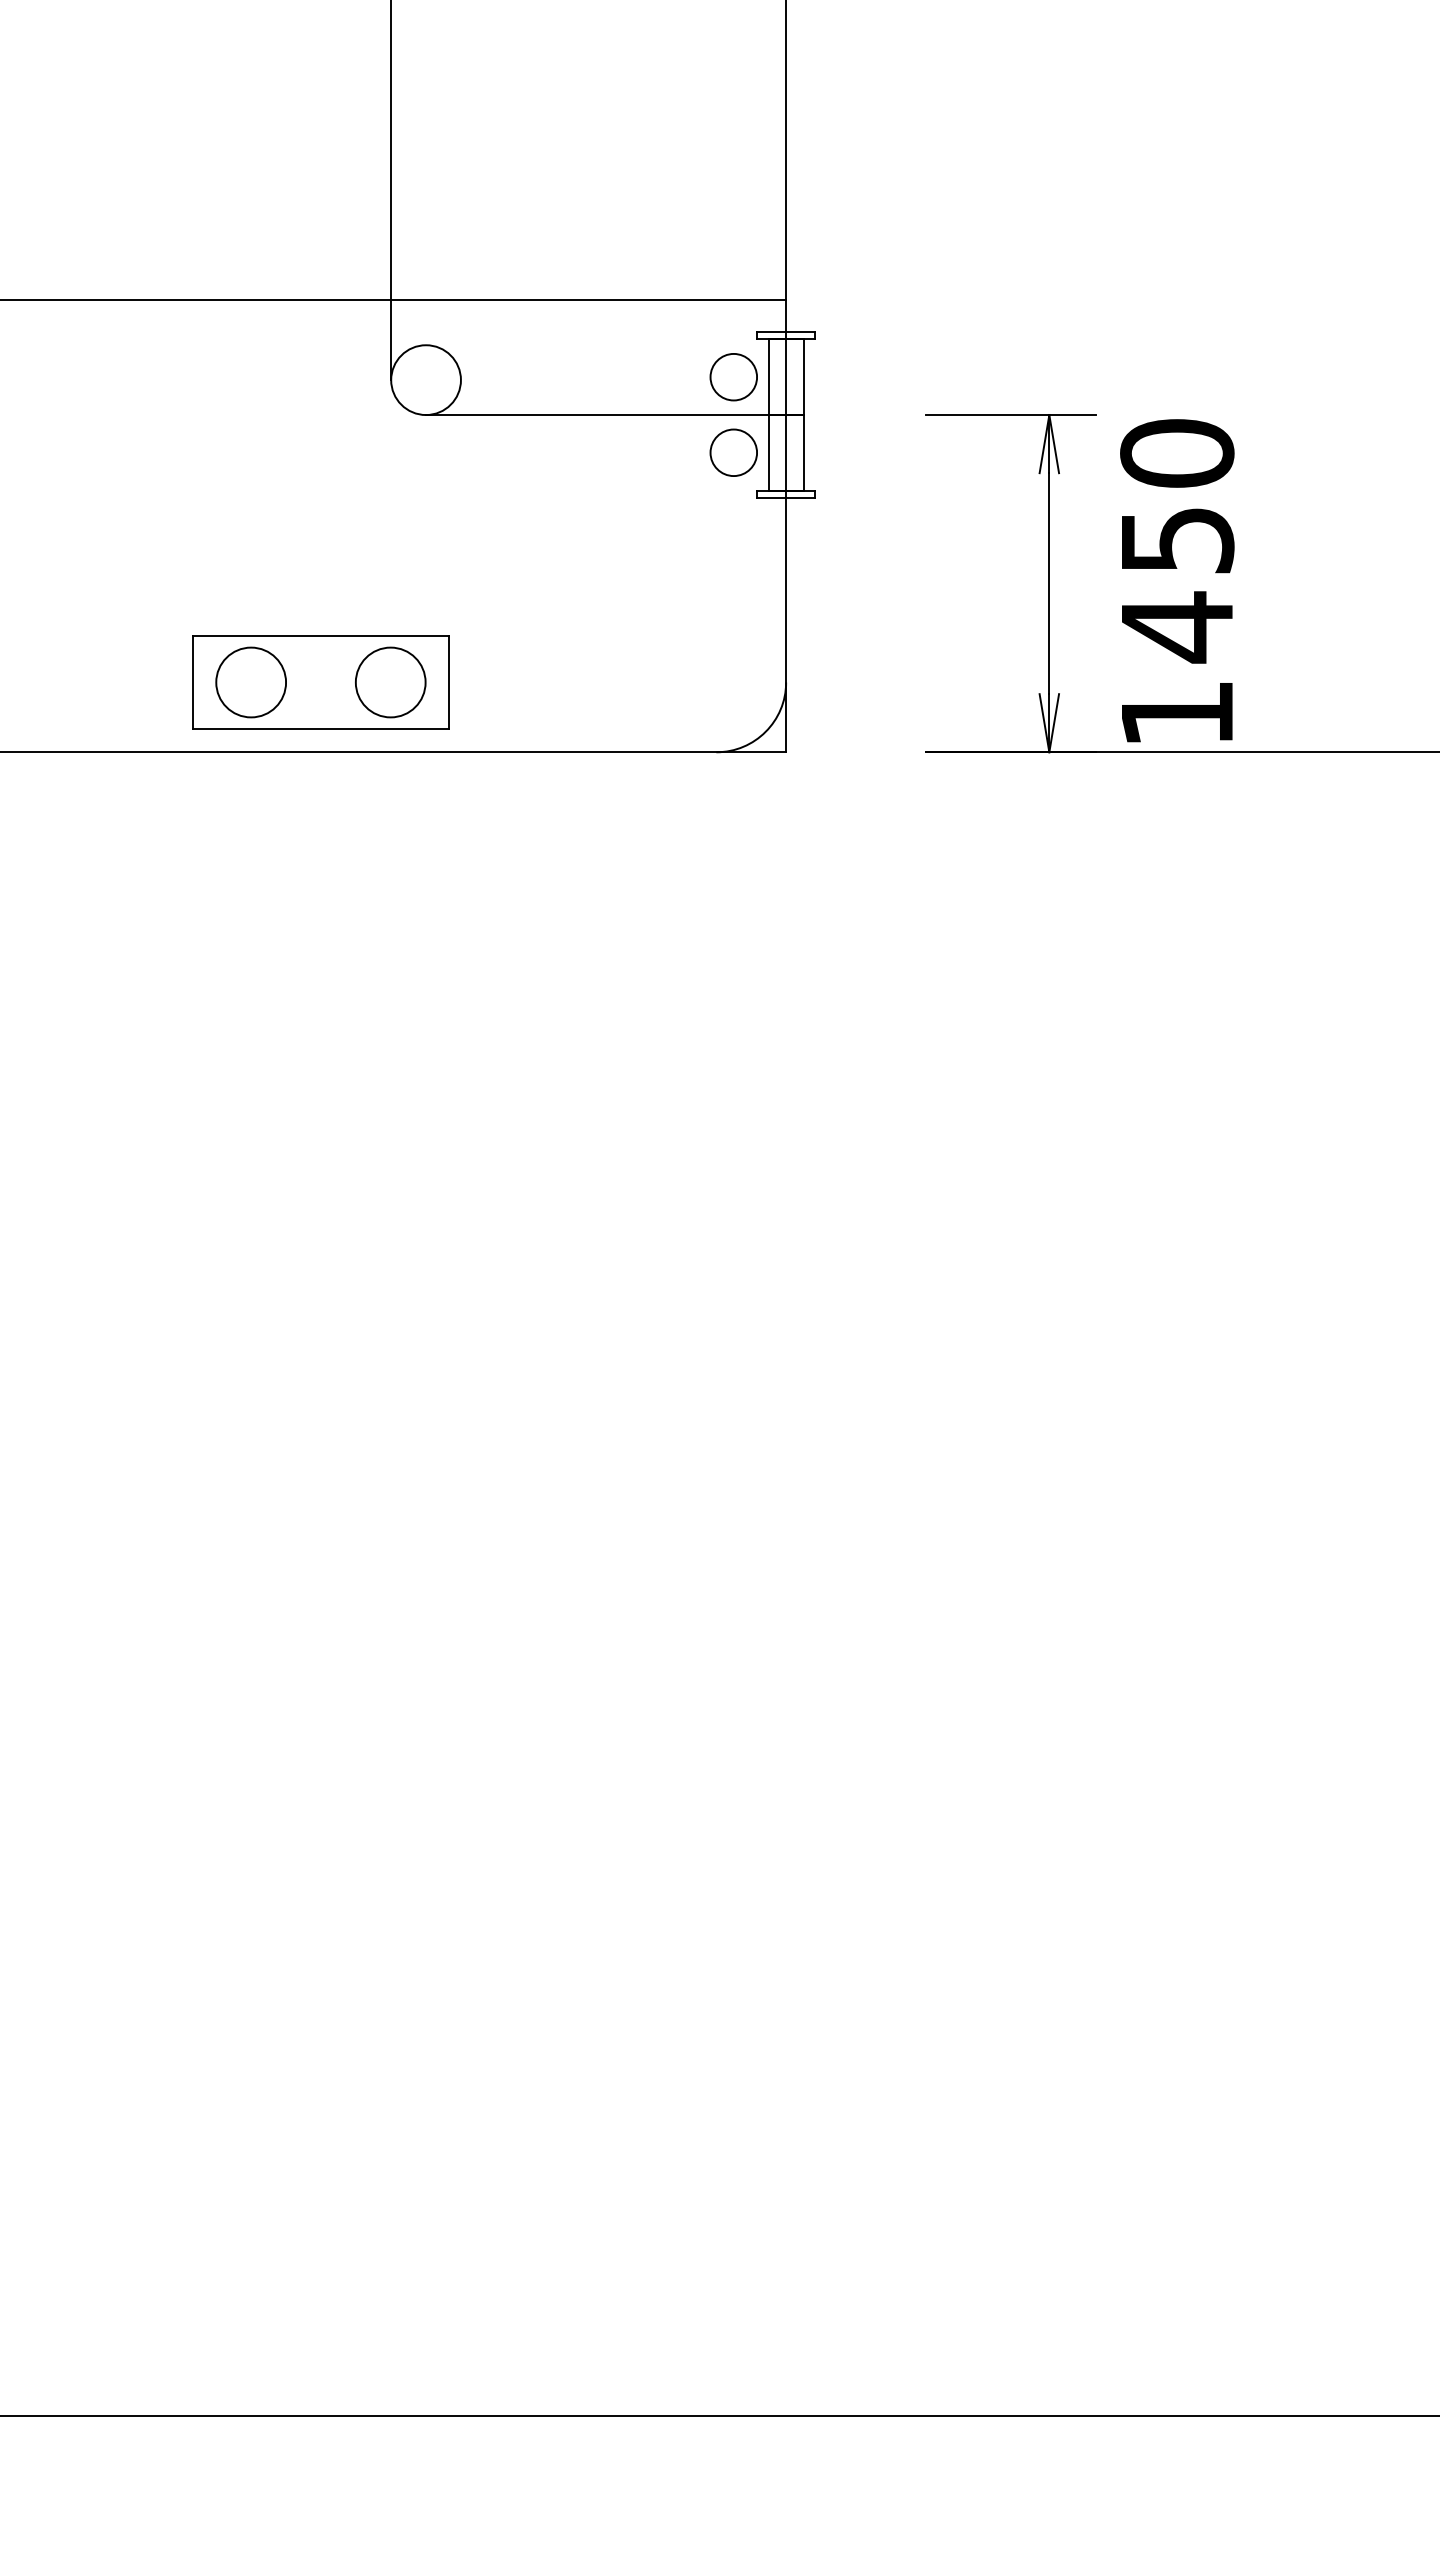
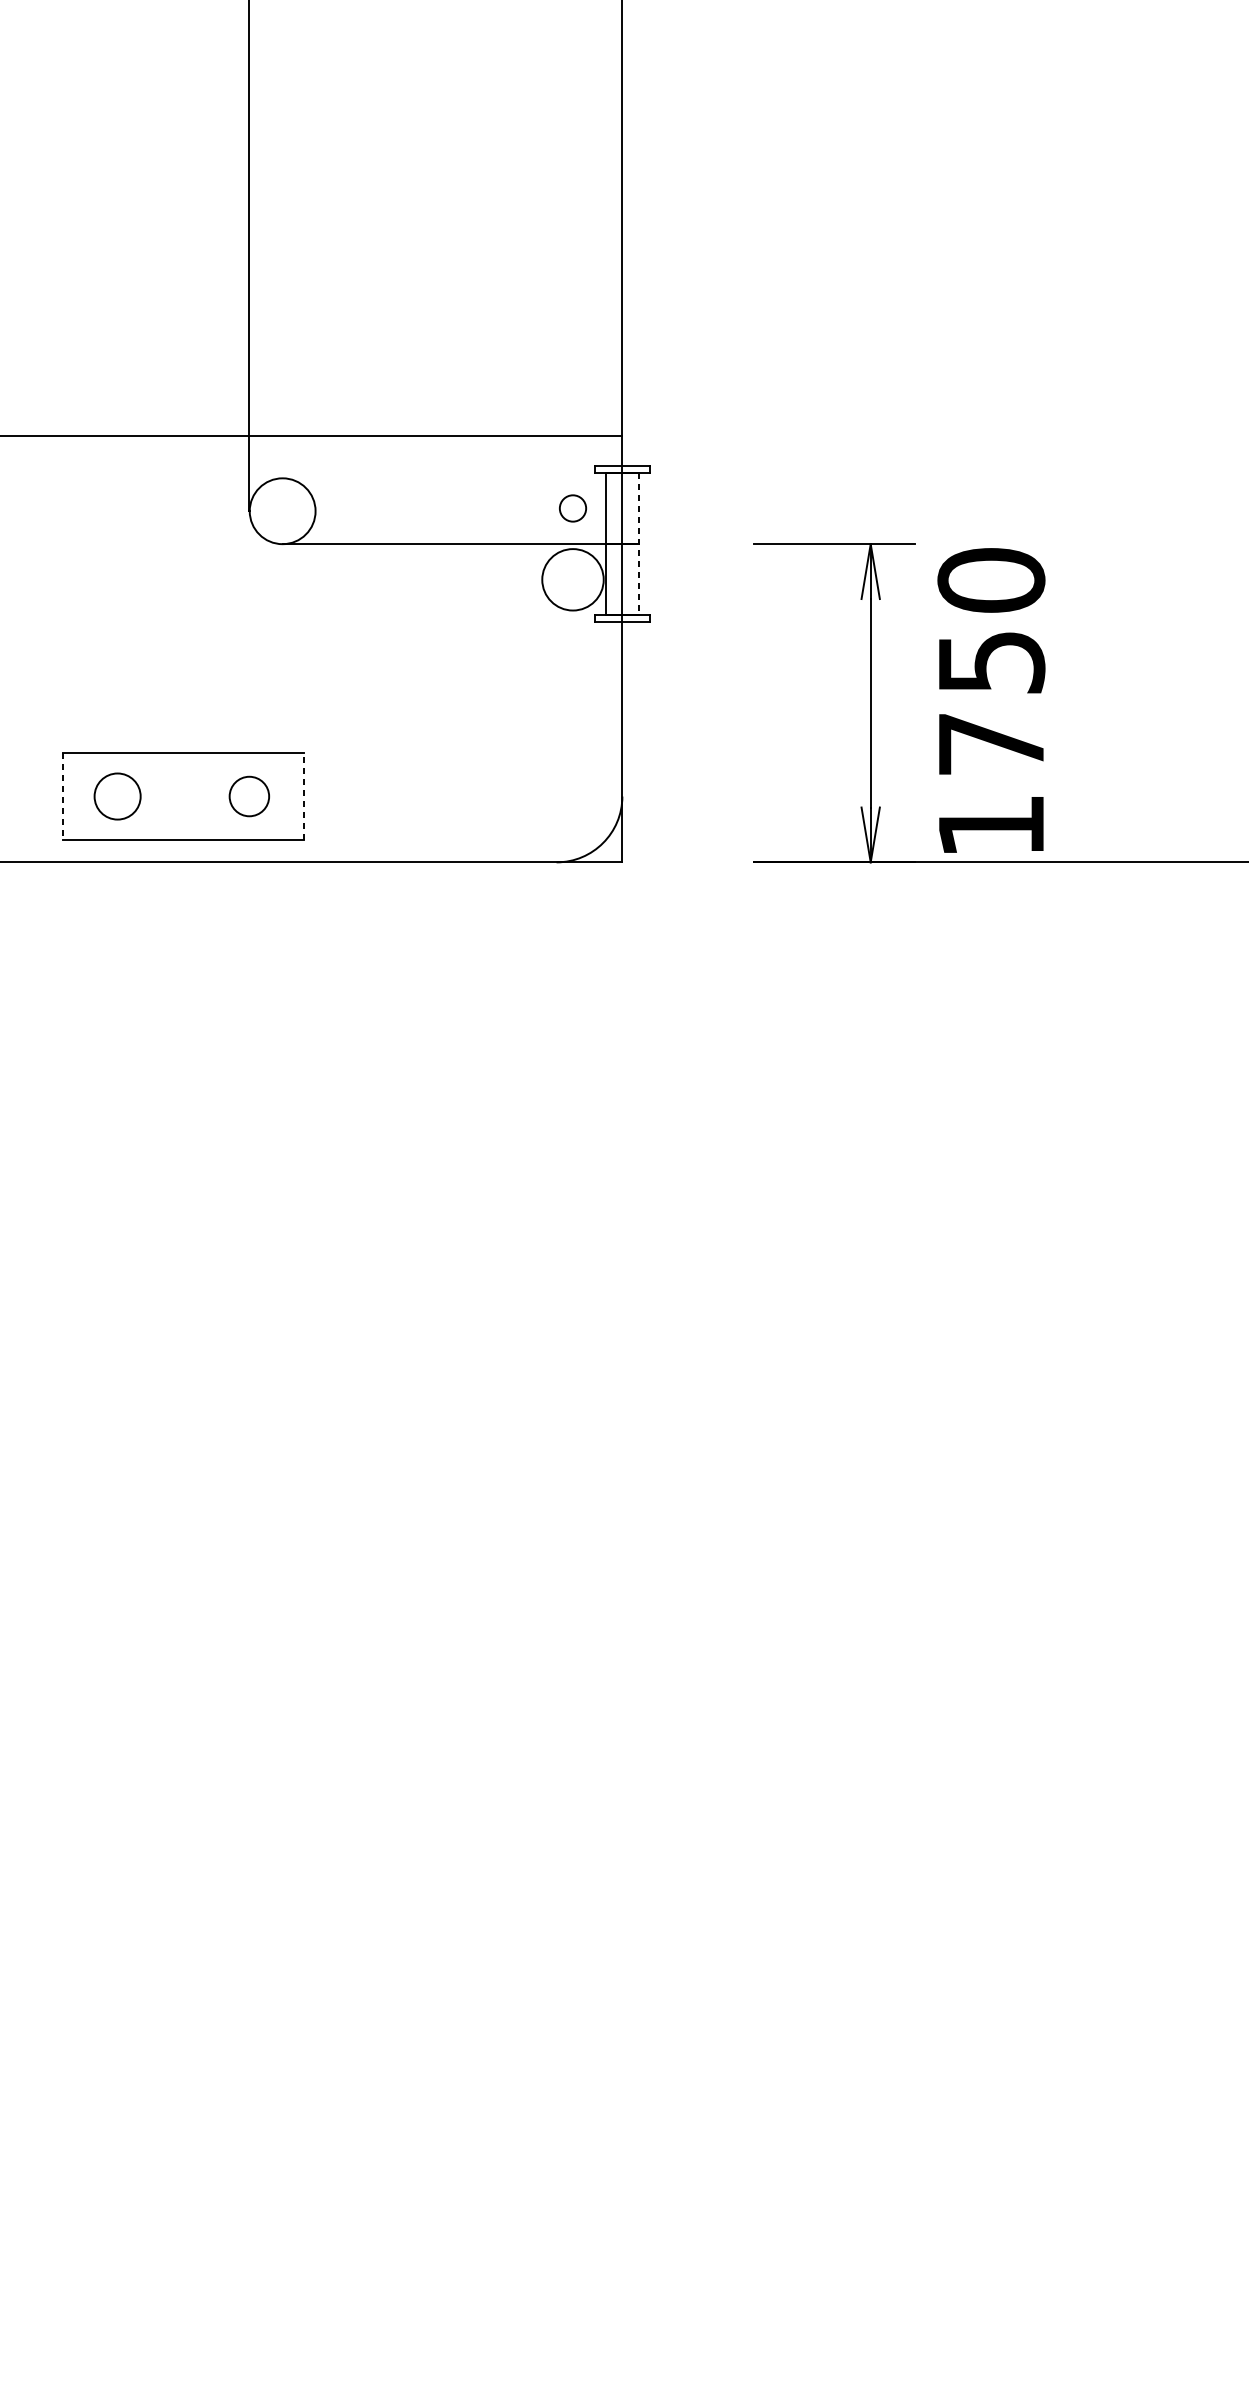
circle: (733, 376) -> (572, 507), size x0.6
line: (803, 415) -> (638, 544), solid -> dashed
circle: (733, 452) -> (572, 579), size x1.4
text: (1177, 627) -> (991, 744), 1450 -> 1750
line: (193, 682) -> (63, 796), solid -> dashed
circle: (251, 682) -> (117, 796), size x0.7
circle: (390, 682) -> (249, 796), size x0.6
line: (448, 682) -> (303, 796), solid -> dashed

